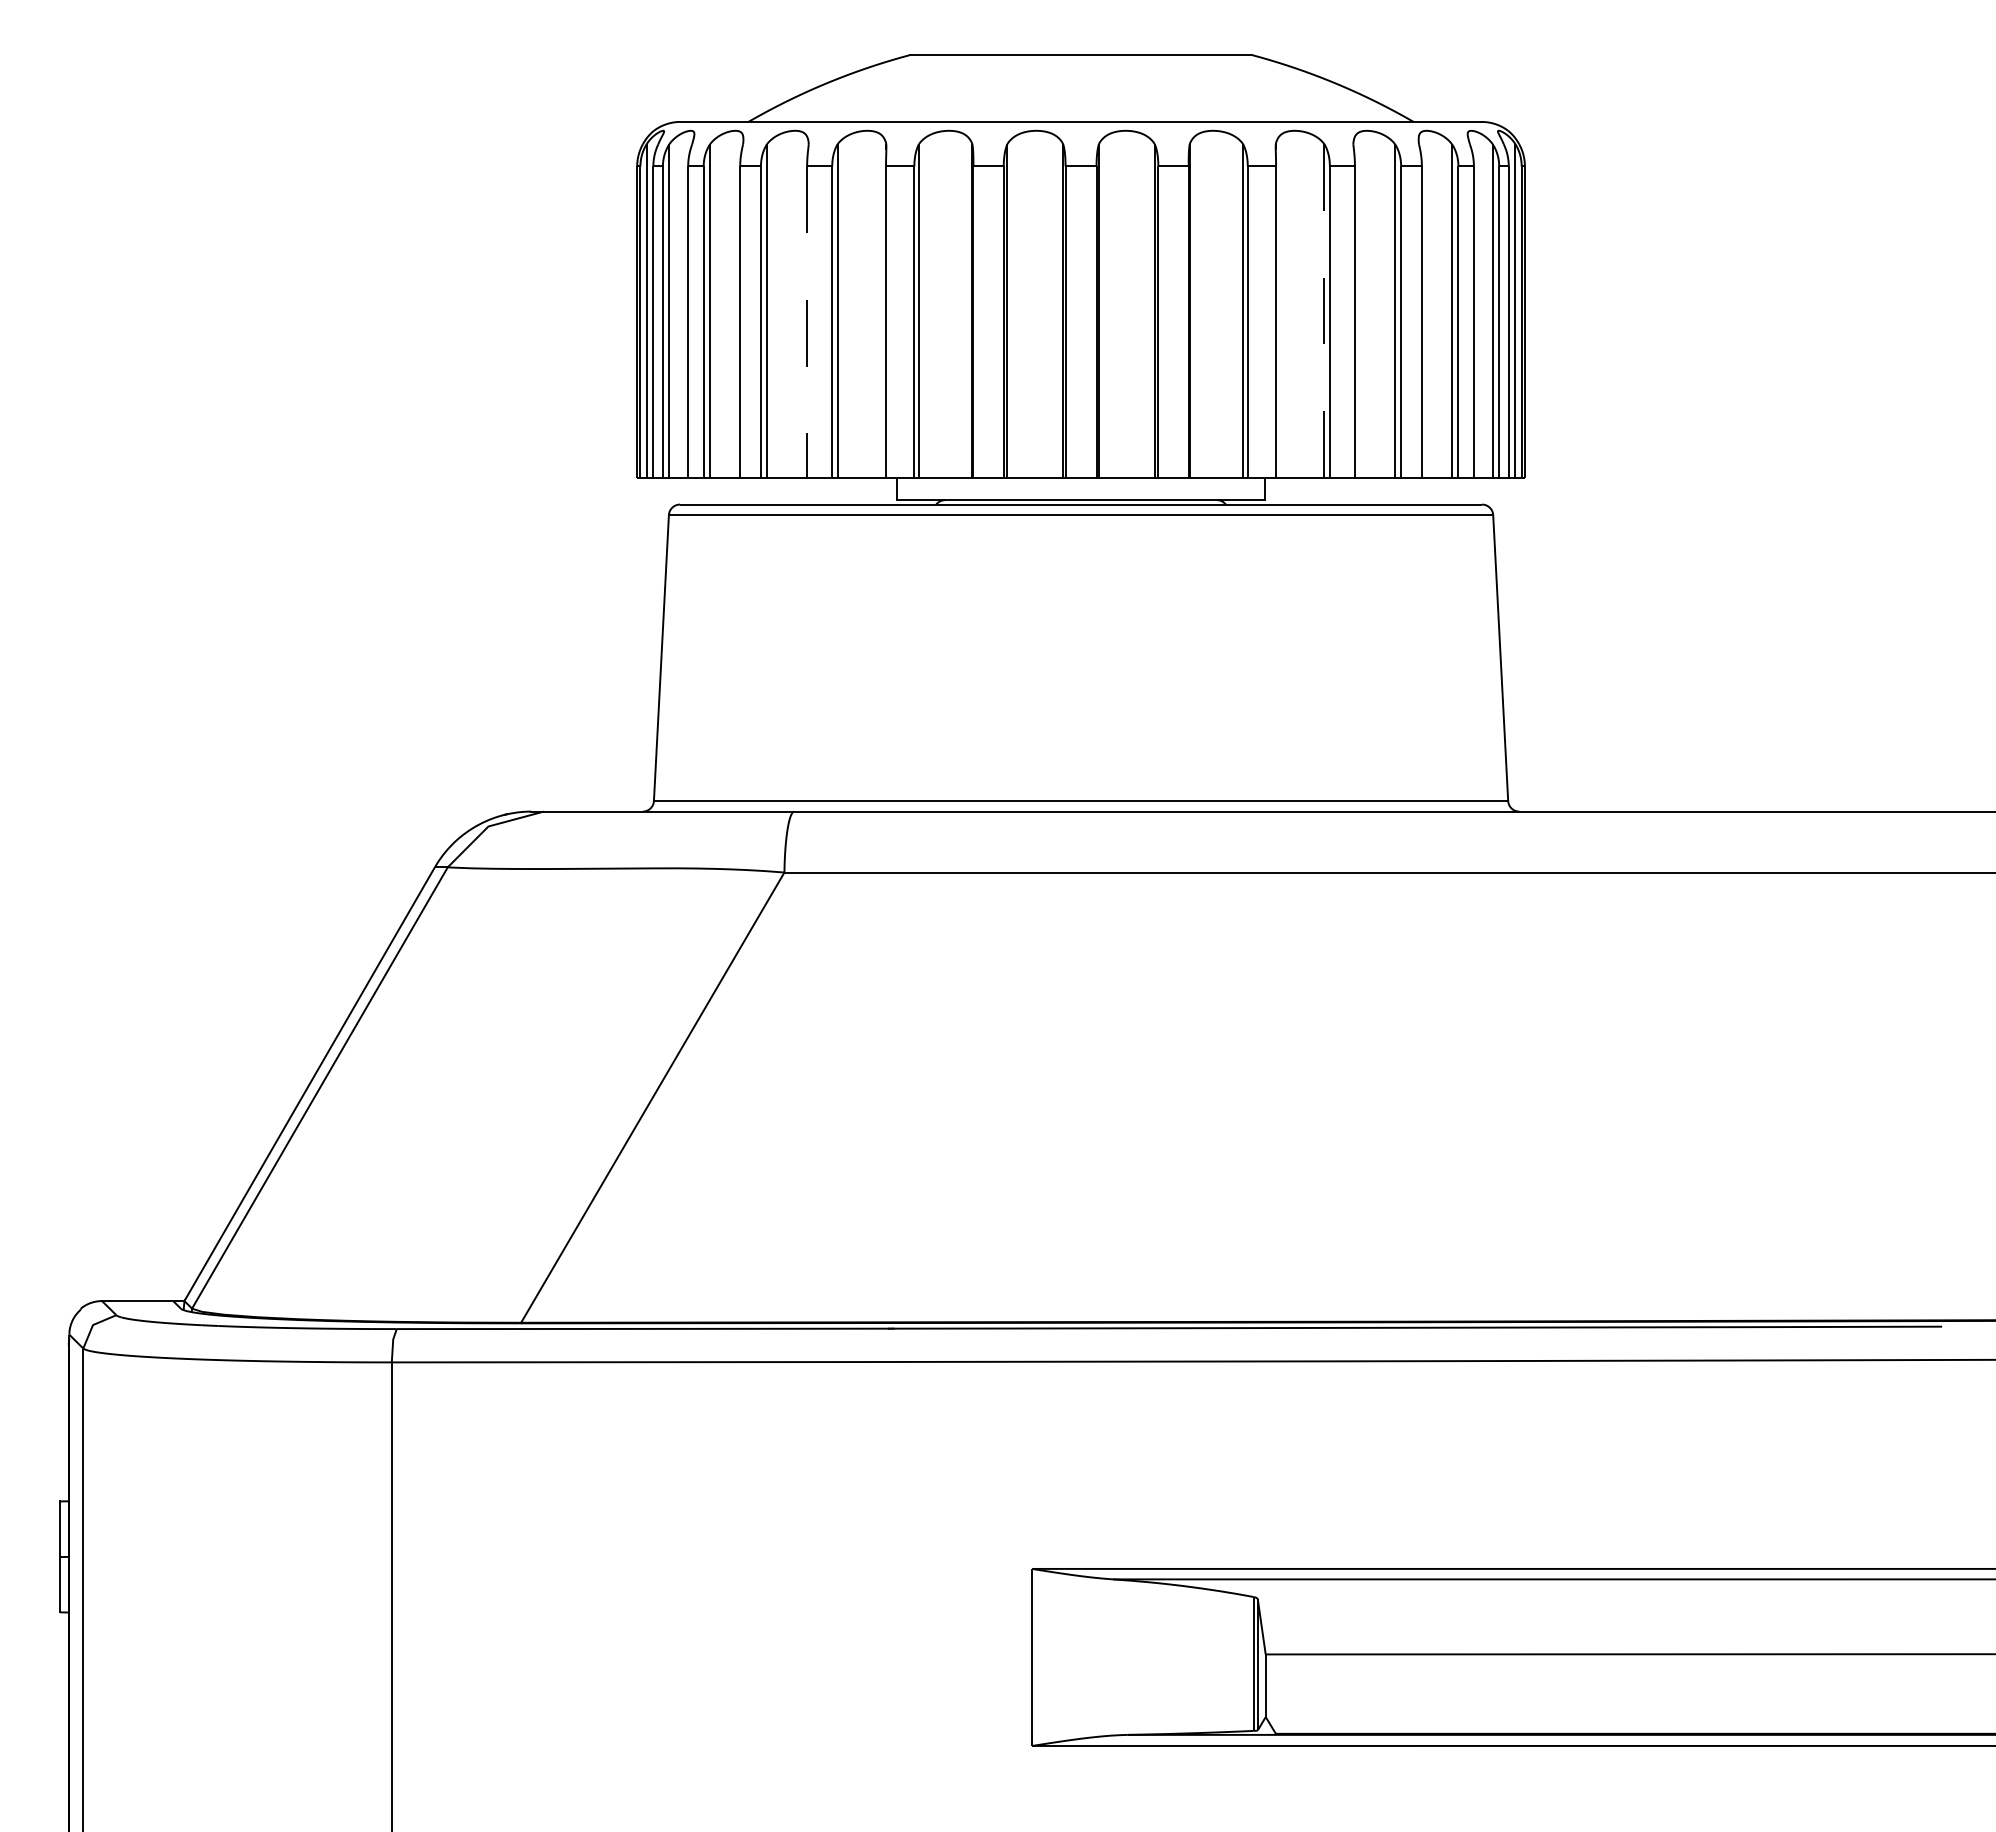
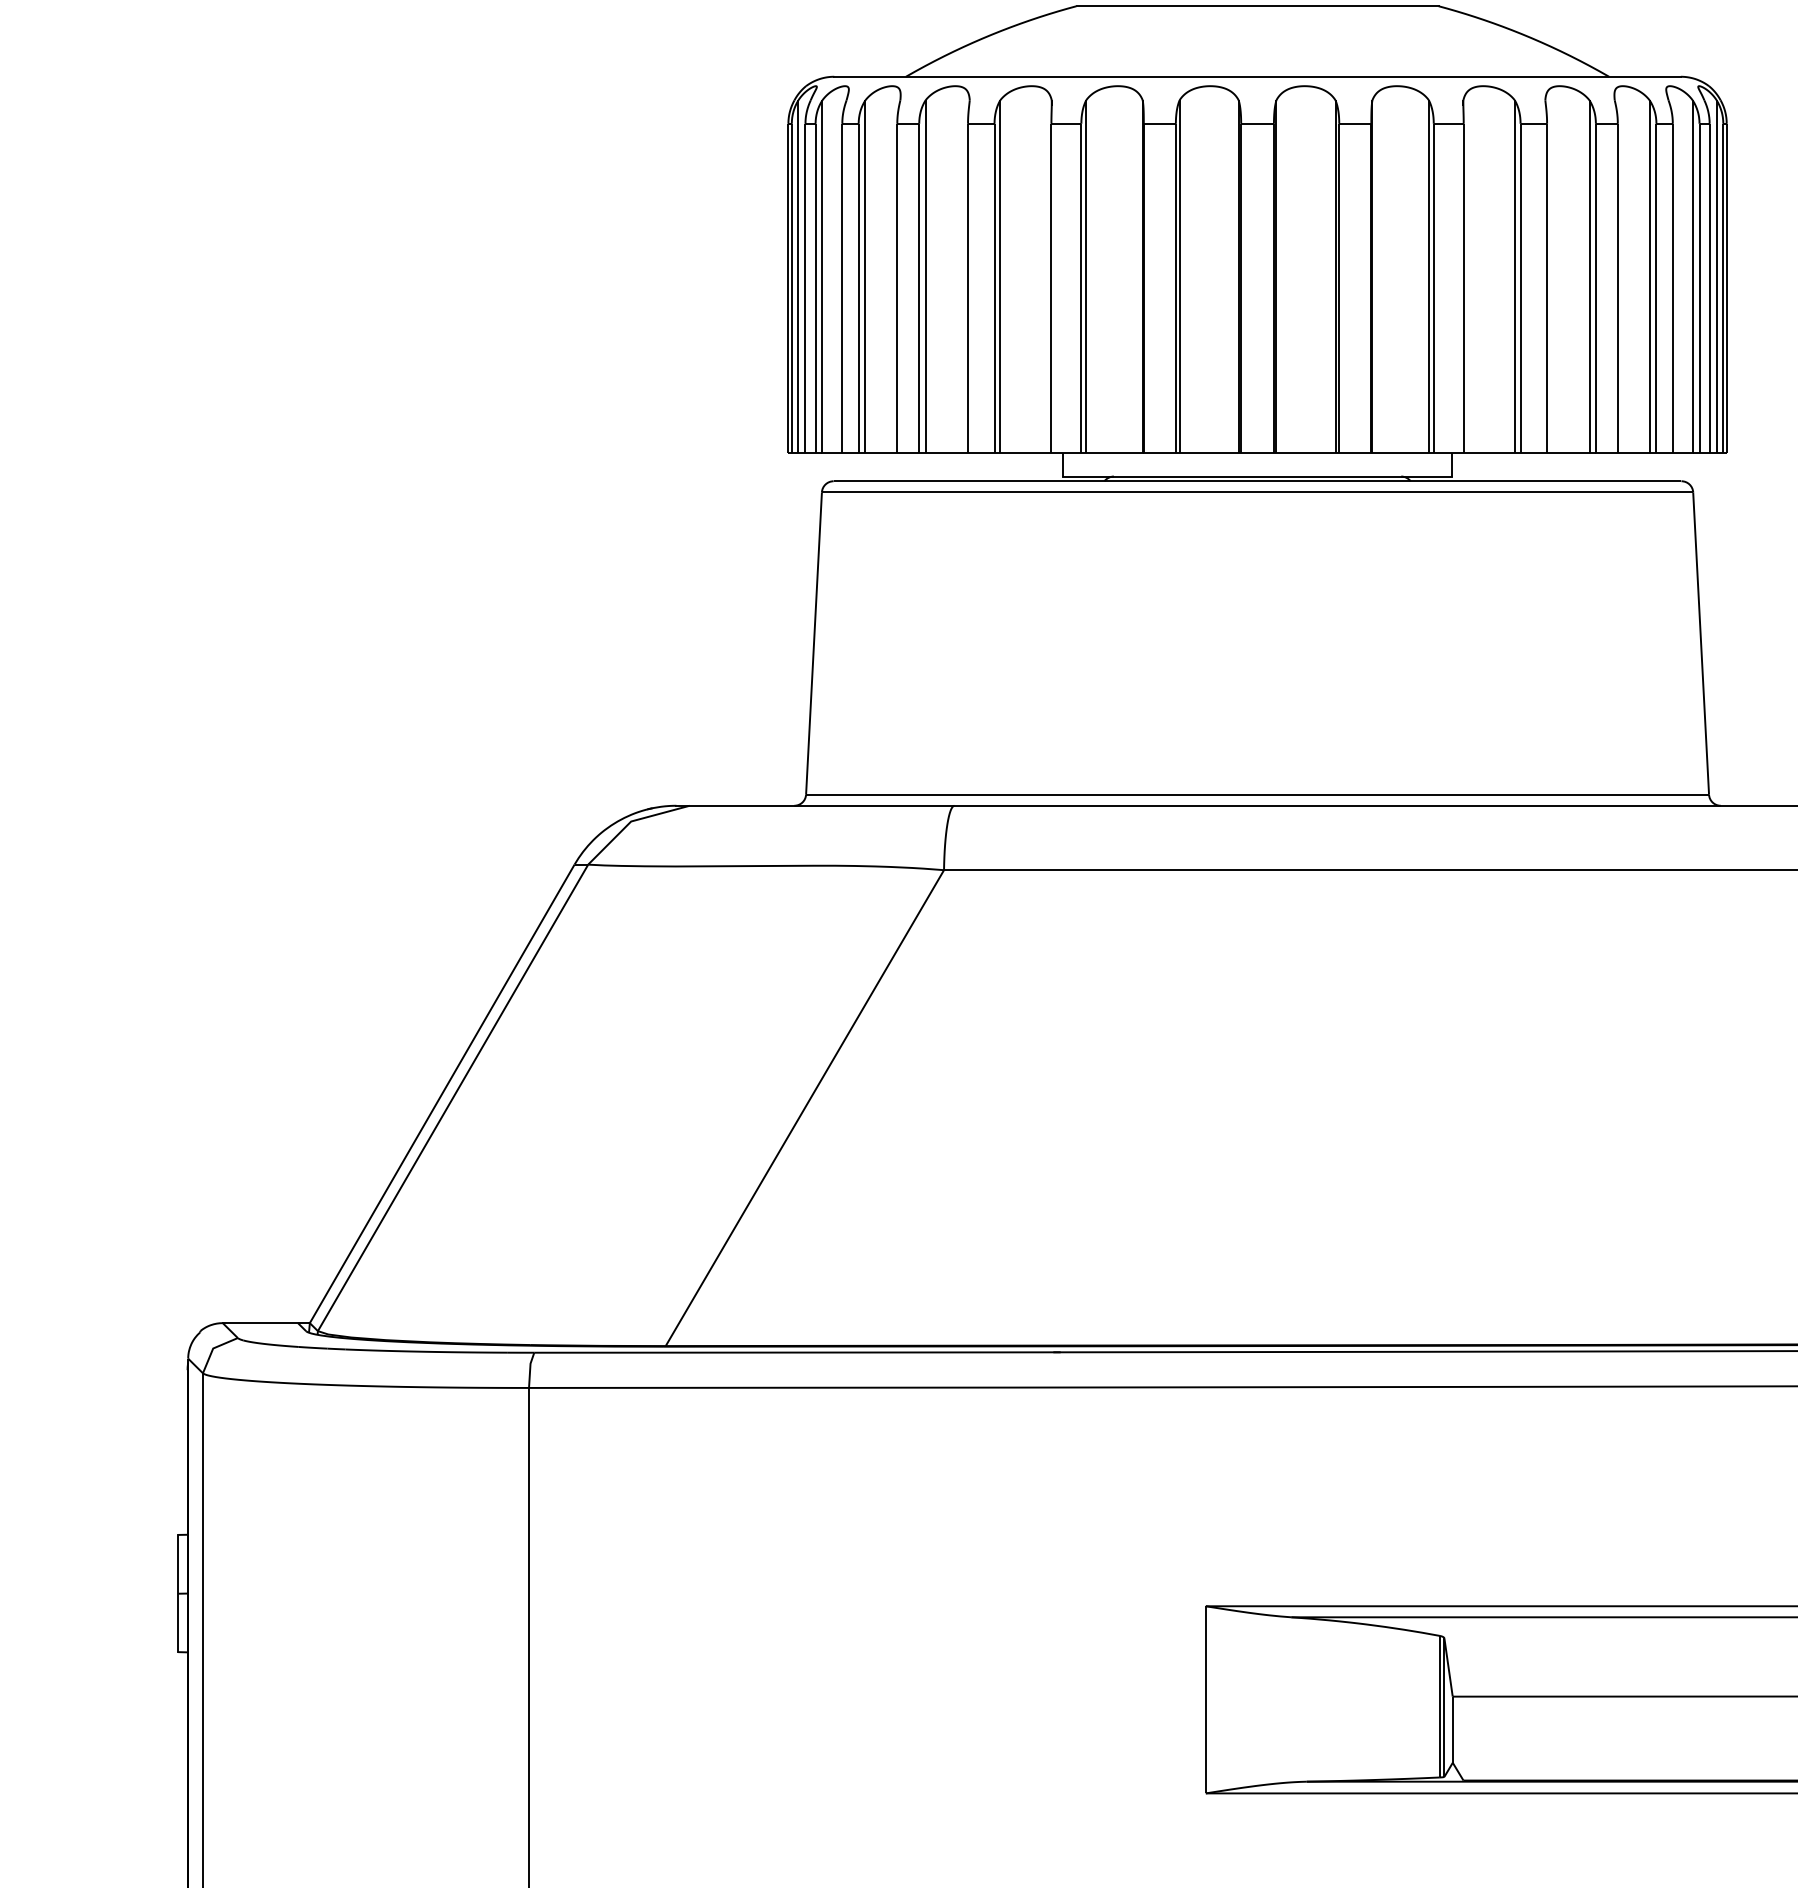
line: (1324, 311) -> (1514, 277), dashed -> solid
line: (807, 322) -> (968, 288), dashed -> solid

